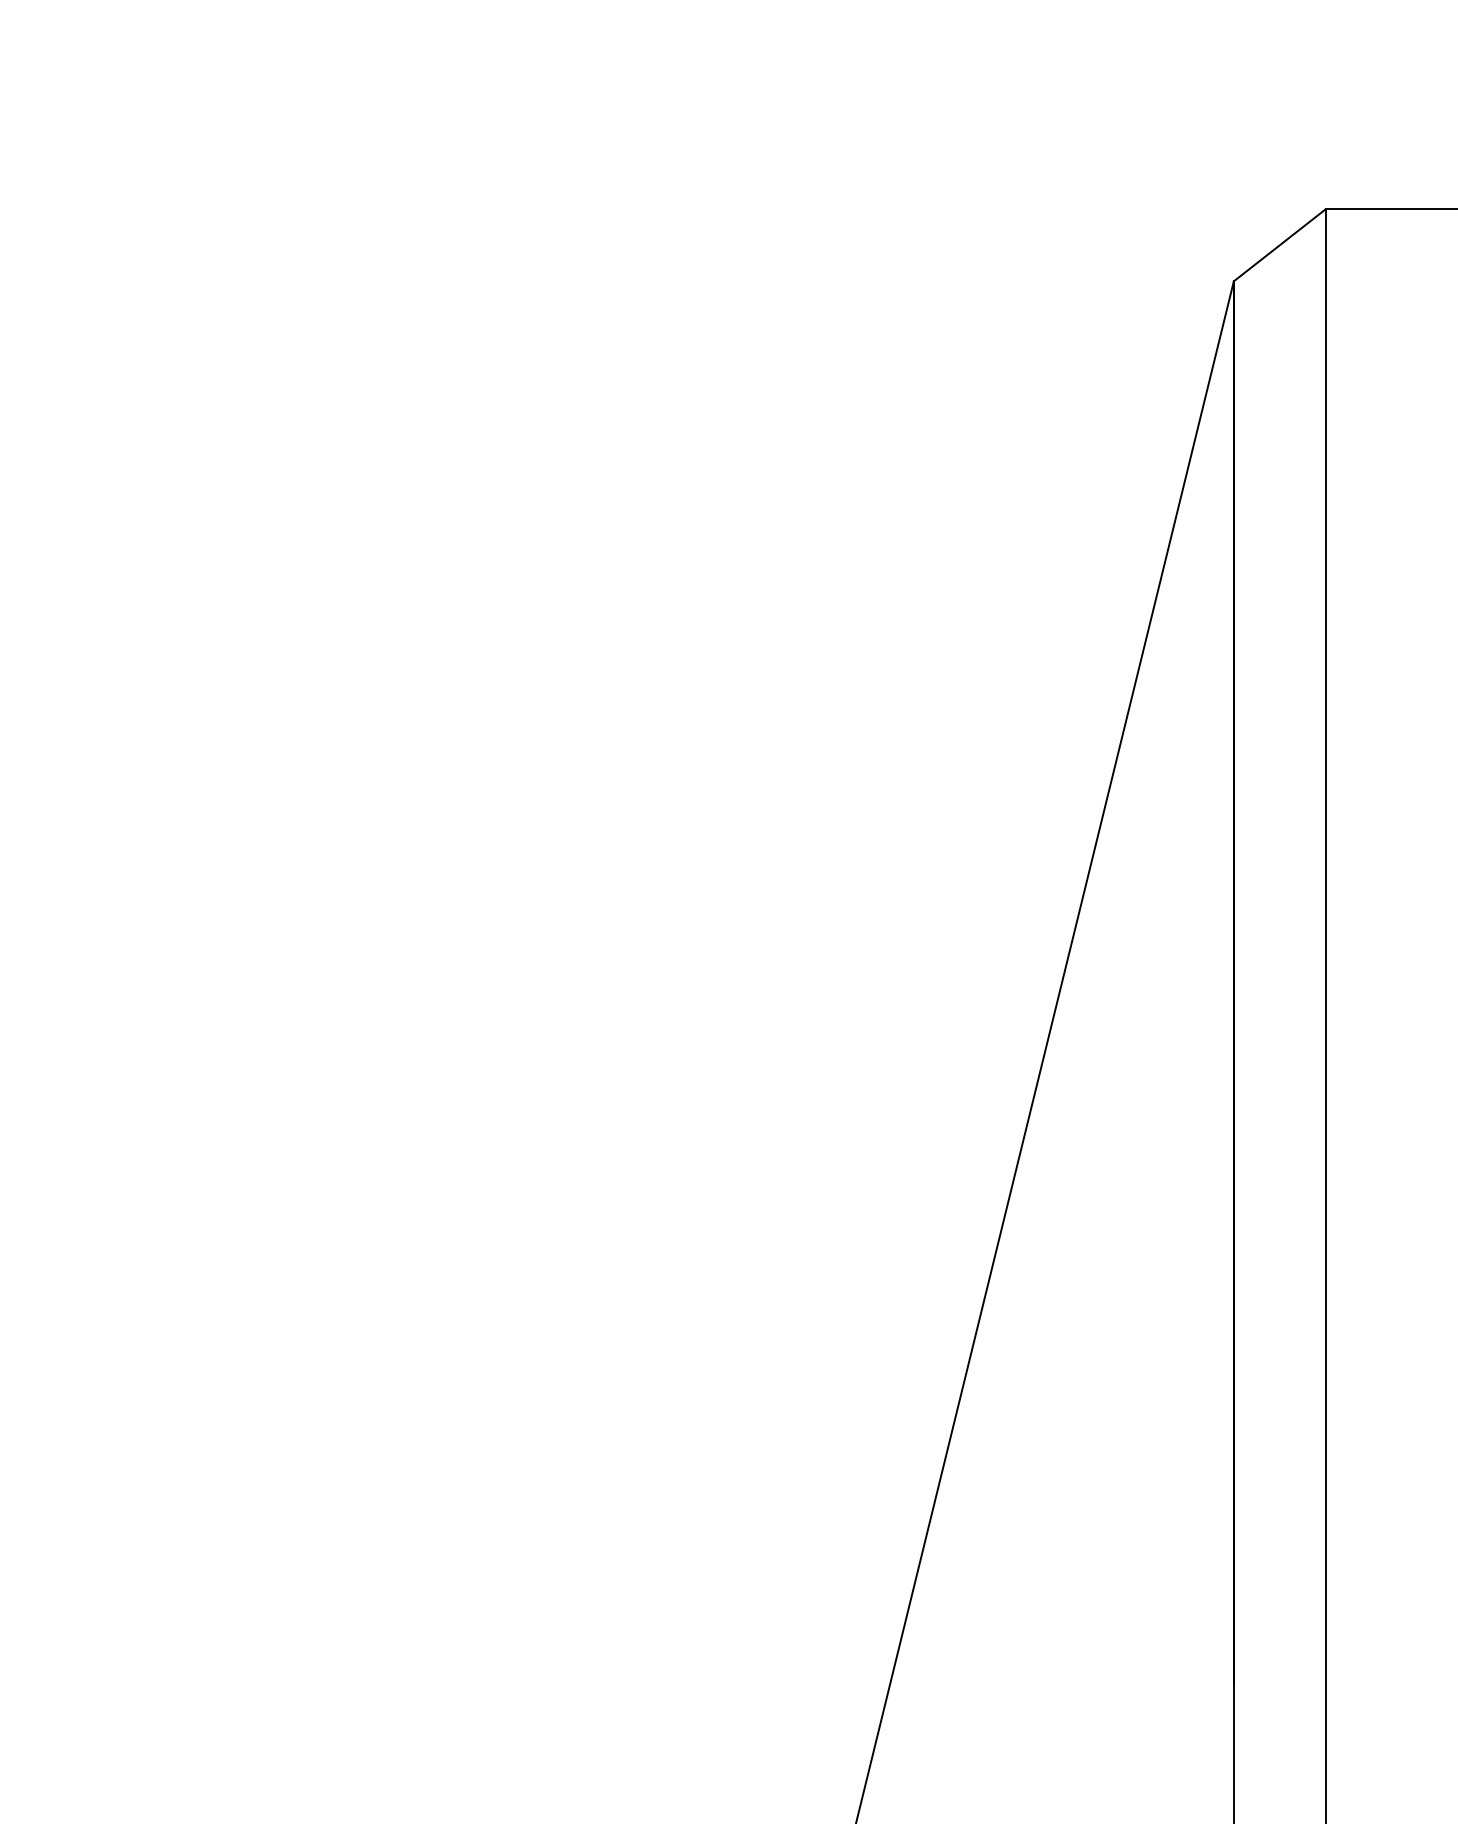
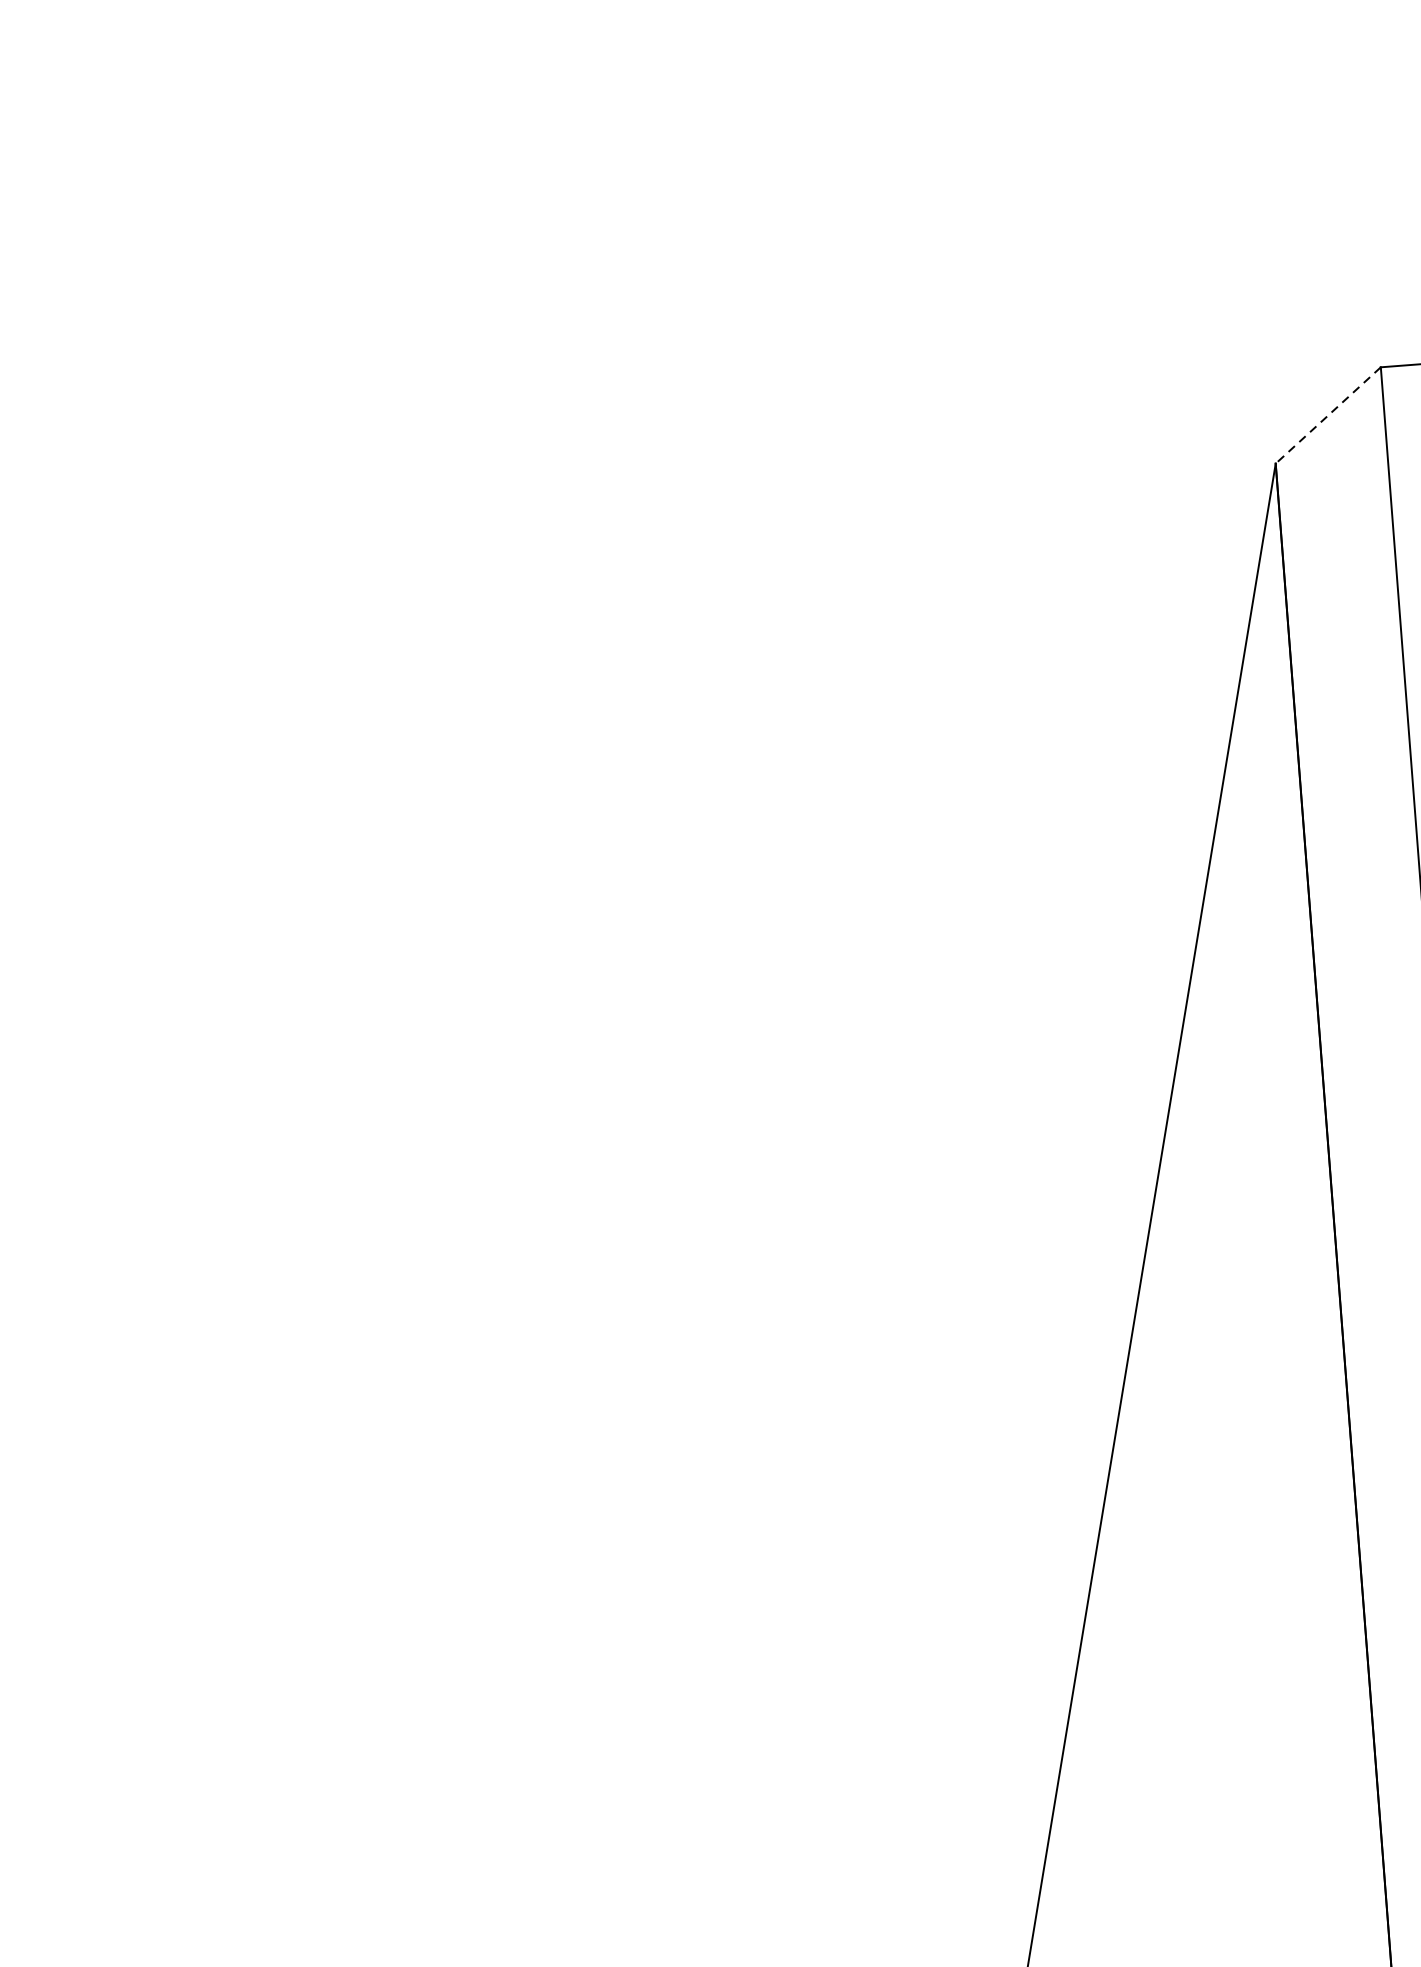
line: (1279, 245) -> (1327, 415), solid -> dashed

